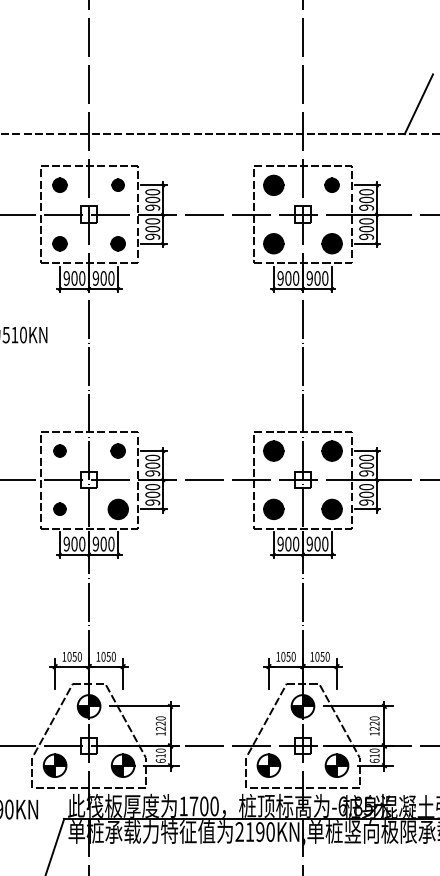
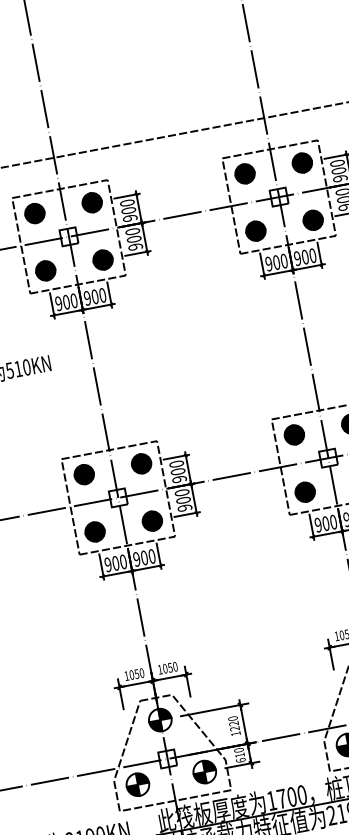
part: (59, 184) -> (34, 212), size x1.43
part: (117, 184) -> (91, 202), size x1.67
part: (331, 184) -> (301, 162), size x1.43
part: (59, 243) -> (45, 270), size x1.43
part: (117, 243) -> (102, 259), size x1.43
part: (59, 450) -> (83, 474), size x1.67
part: (117, 450) -> (140, 463), size x1.43
part: (59, 508) -> (94, 531), size x1.67

